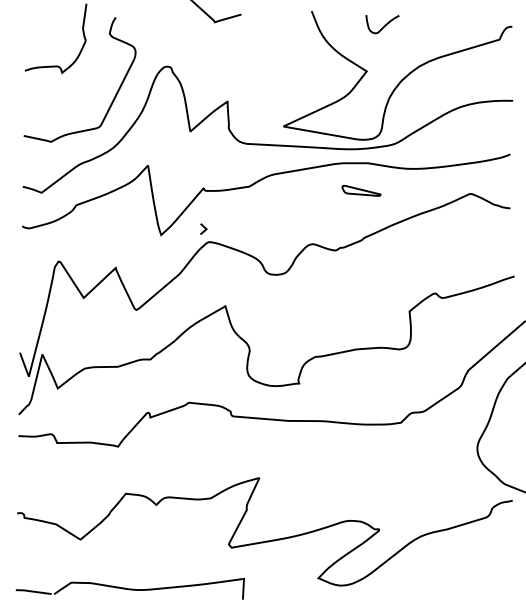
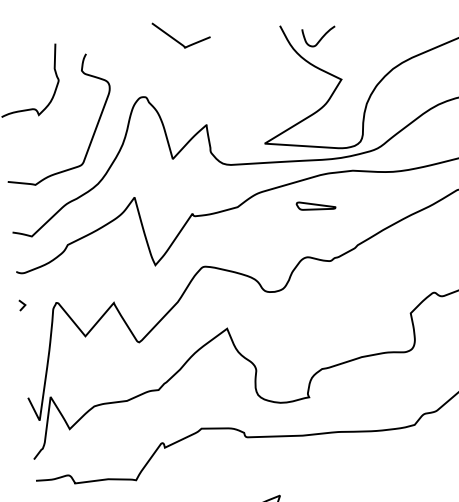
curve: (384, 25) -> (321, 37), moved
part: (361, 190) -> (316, 205), moved
line: (203, 227) -> (22, 303), moved

